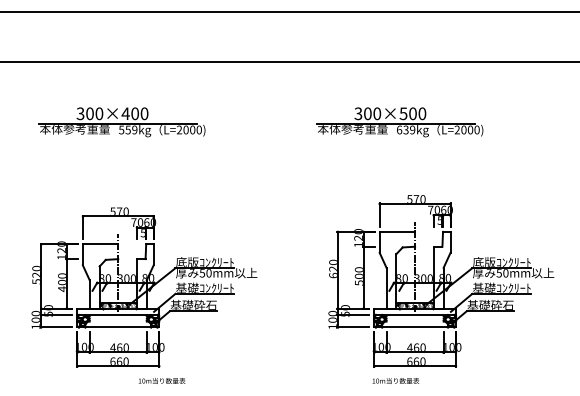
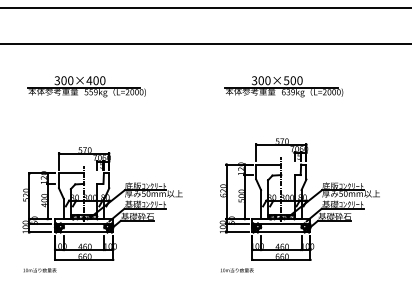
part: (441, 281) -> (300, 199), moved
text: (161, 380) -> (39, 270), moved
text: (395, 380) -> (236, 270), moved

